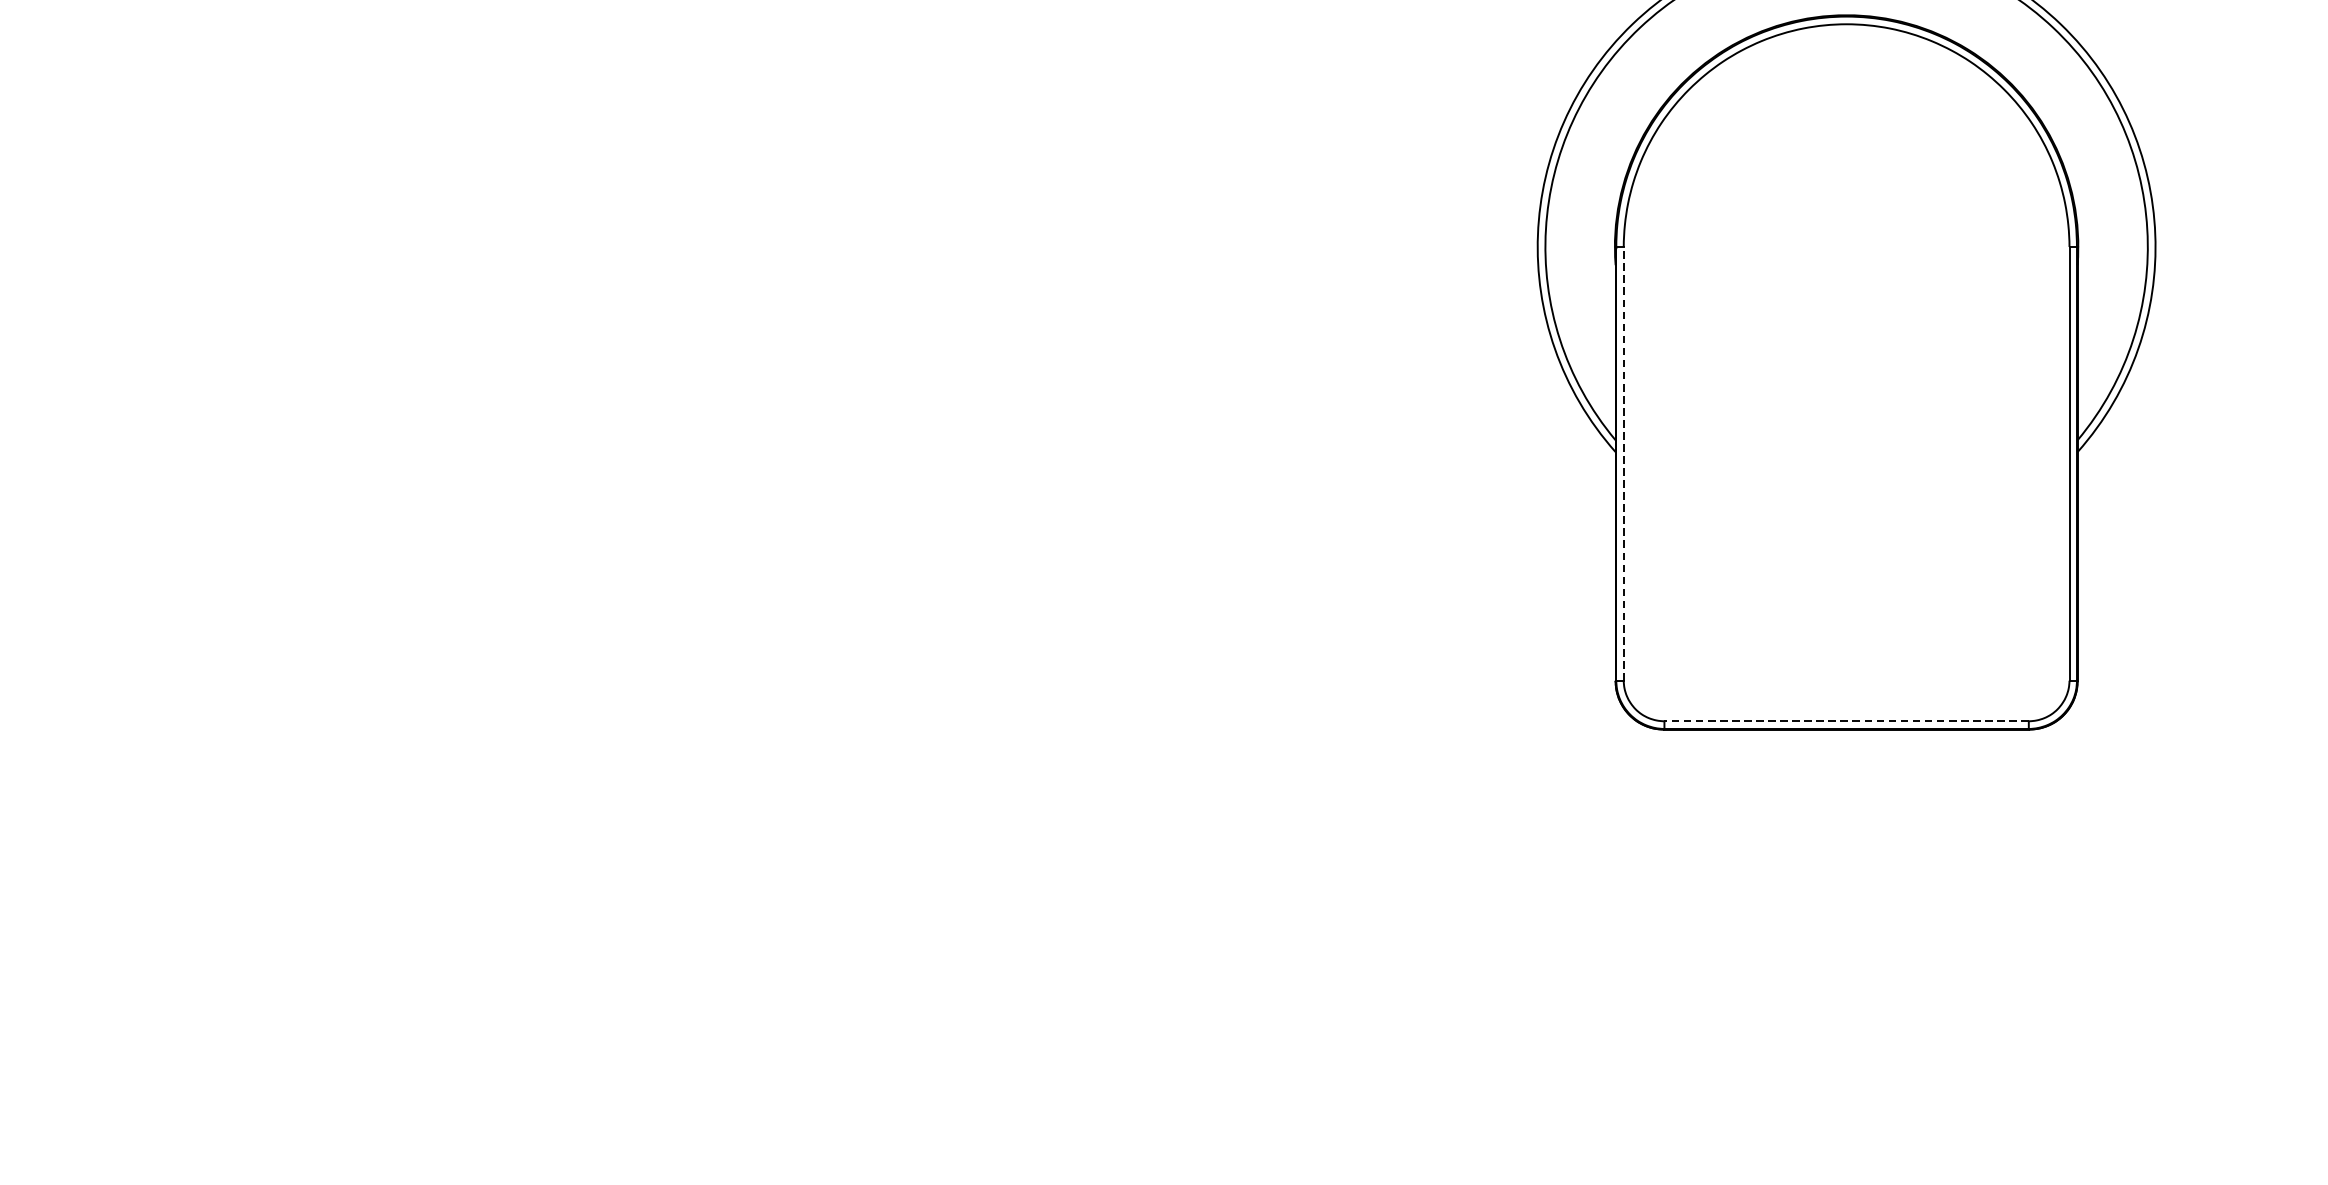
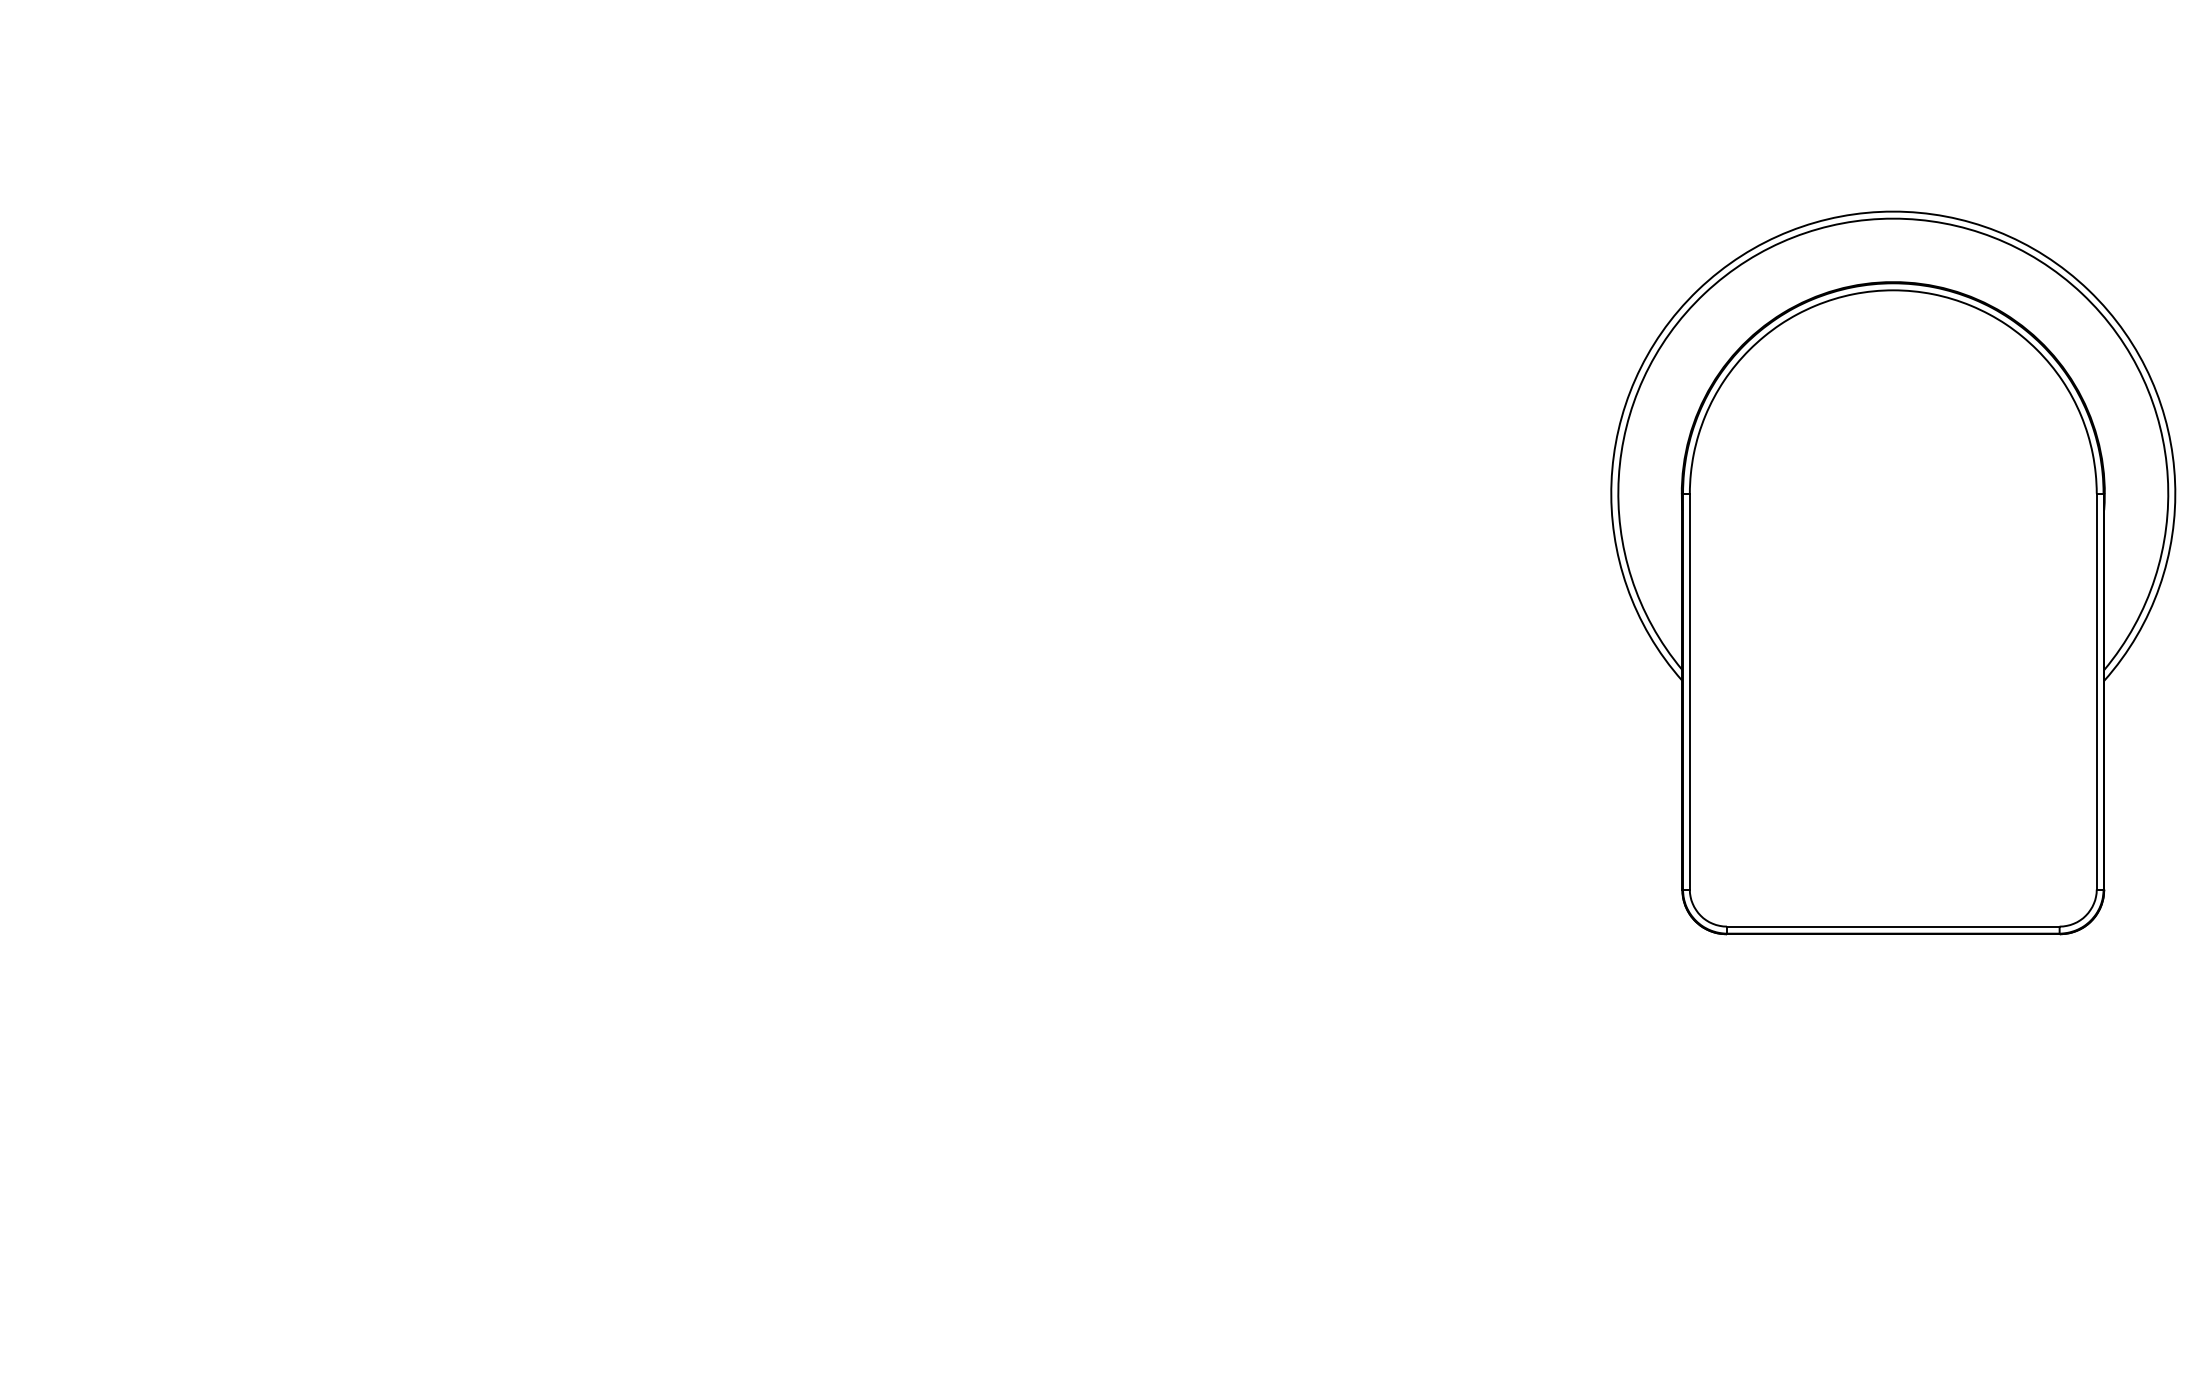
line: (1623, 463) -> (1689, 691), dashed -> solid
line: (1845, 721) -> (1892, 926), dashed -> solid

